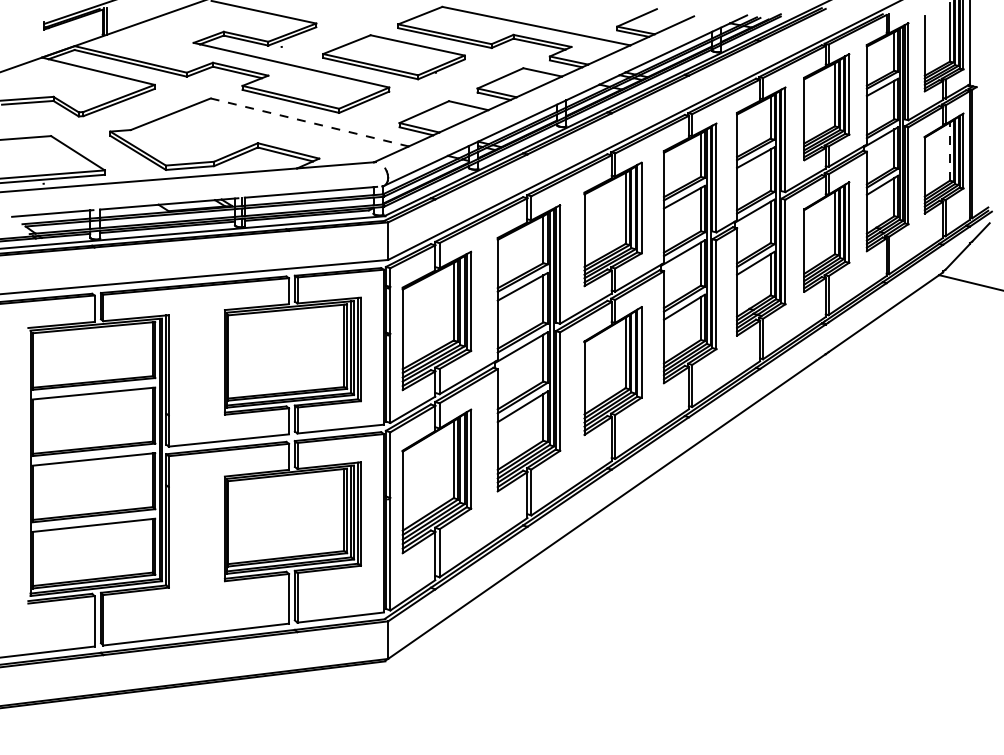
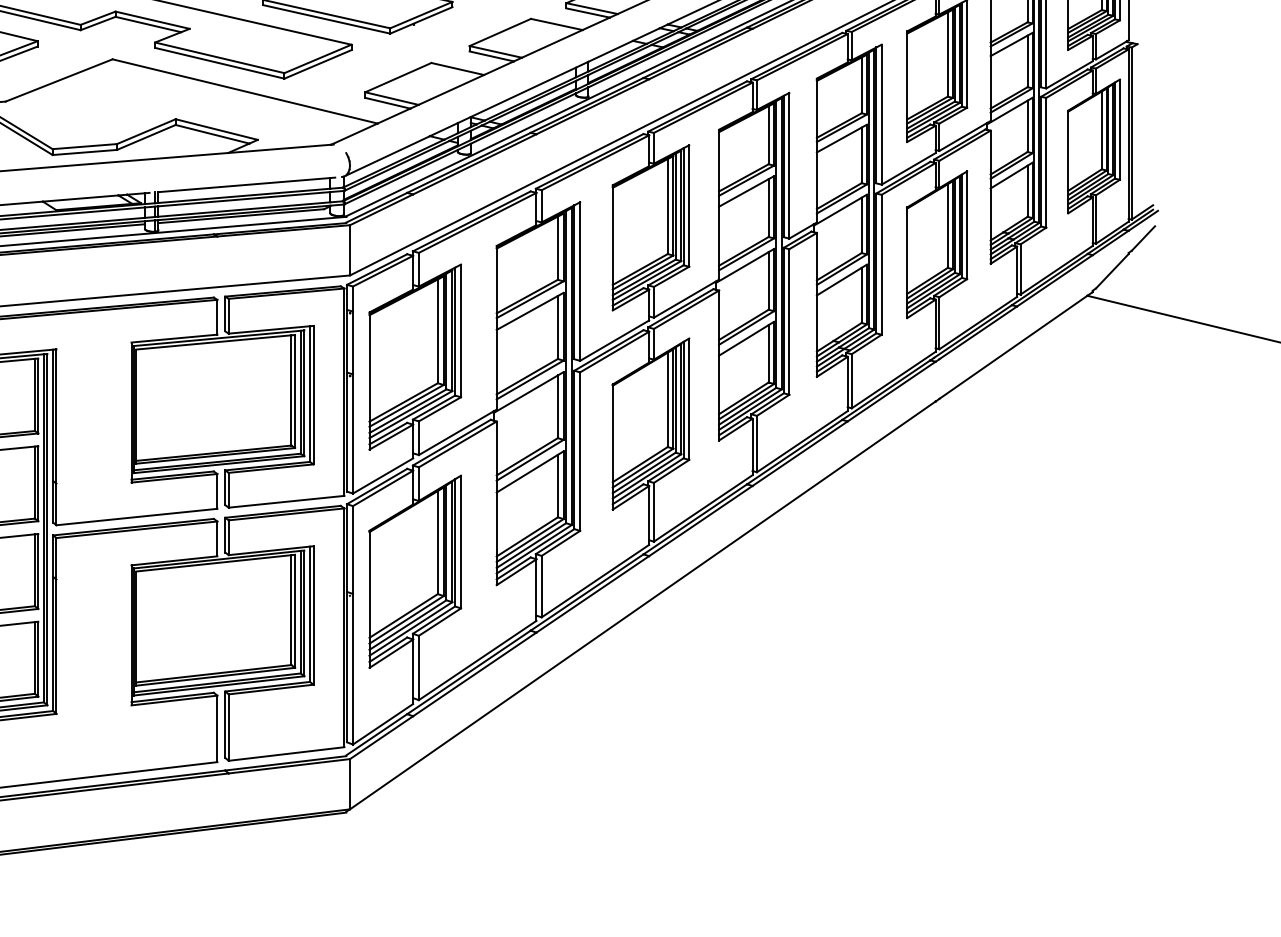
line: (309, 122) -> (244, 91), dashed -> solid
line: (949, 151) -> (1101, 130), dashed -> solid

